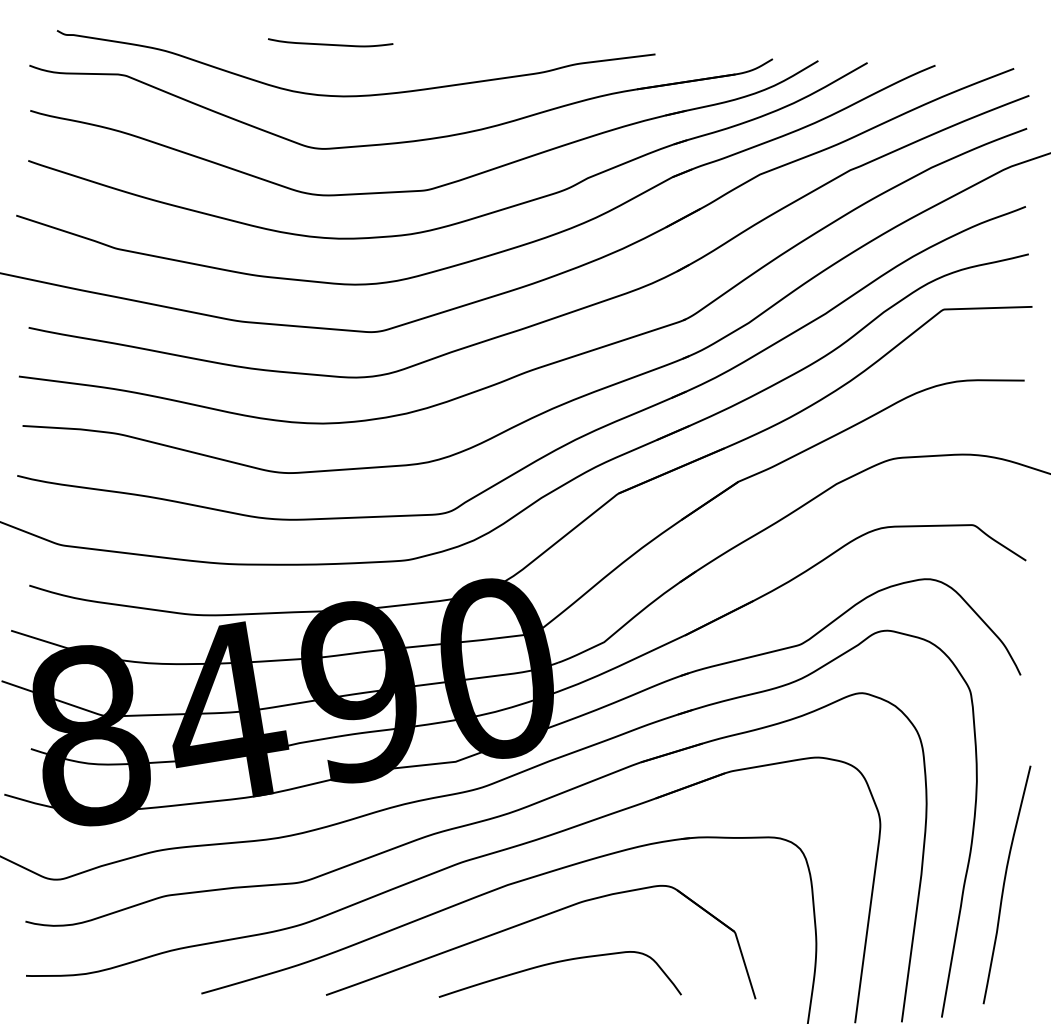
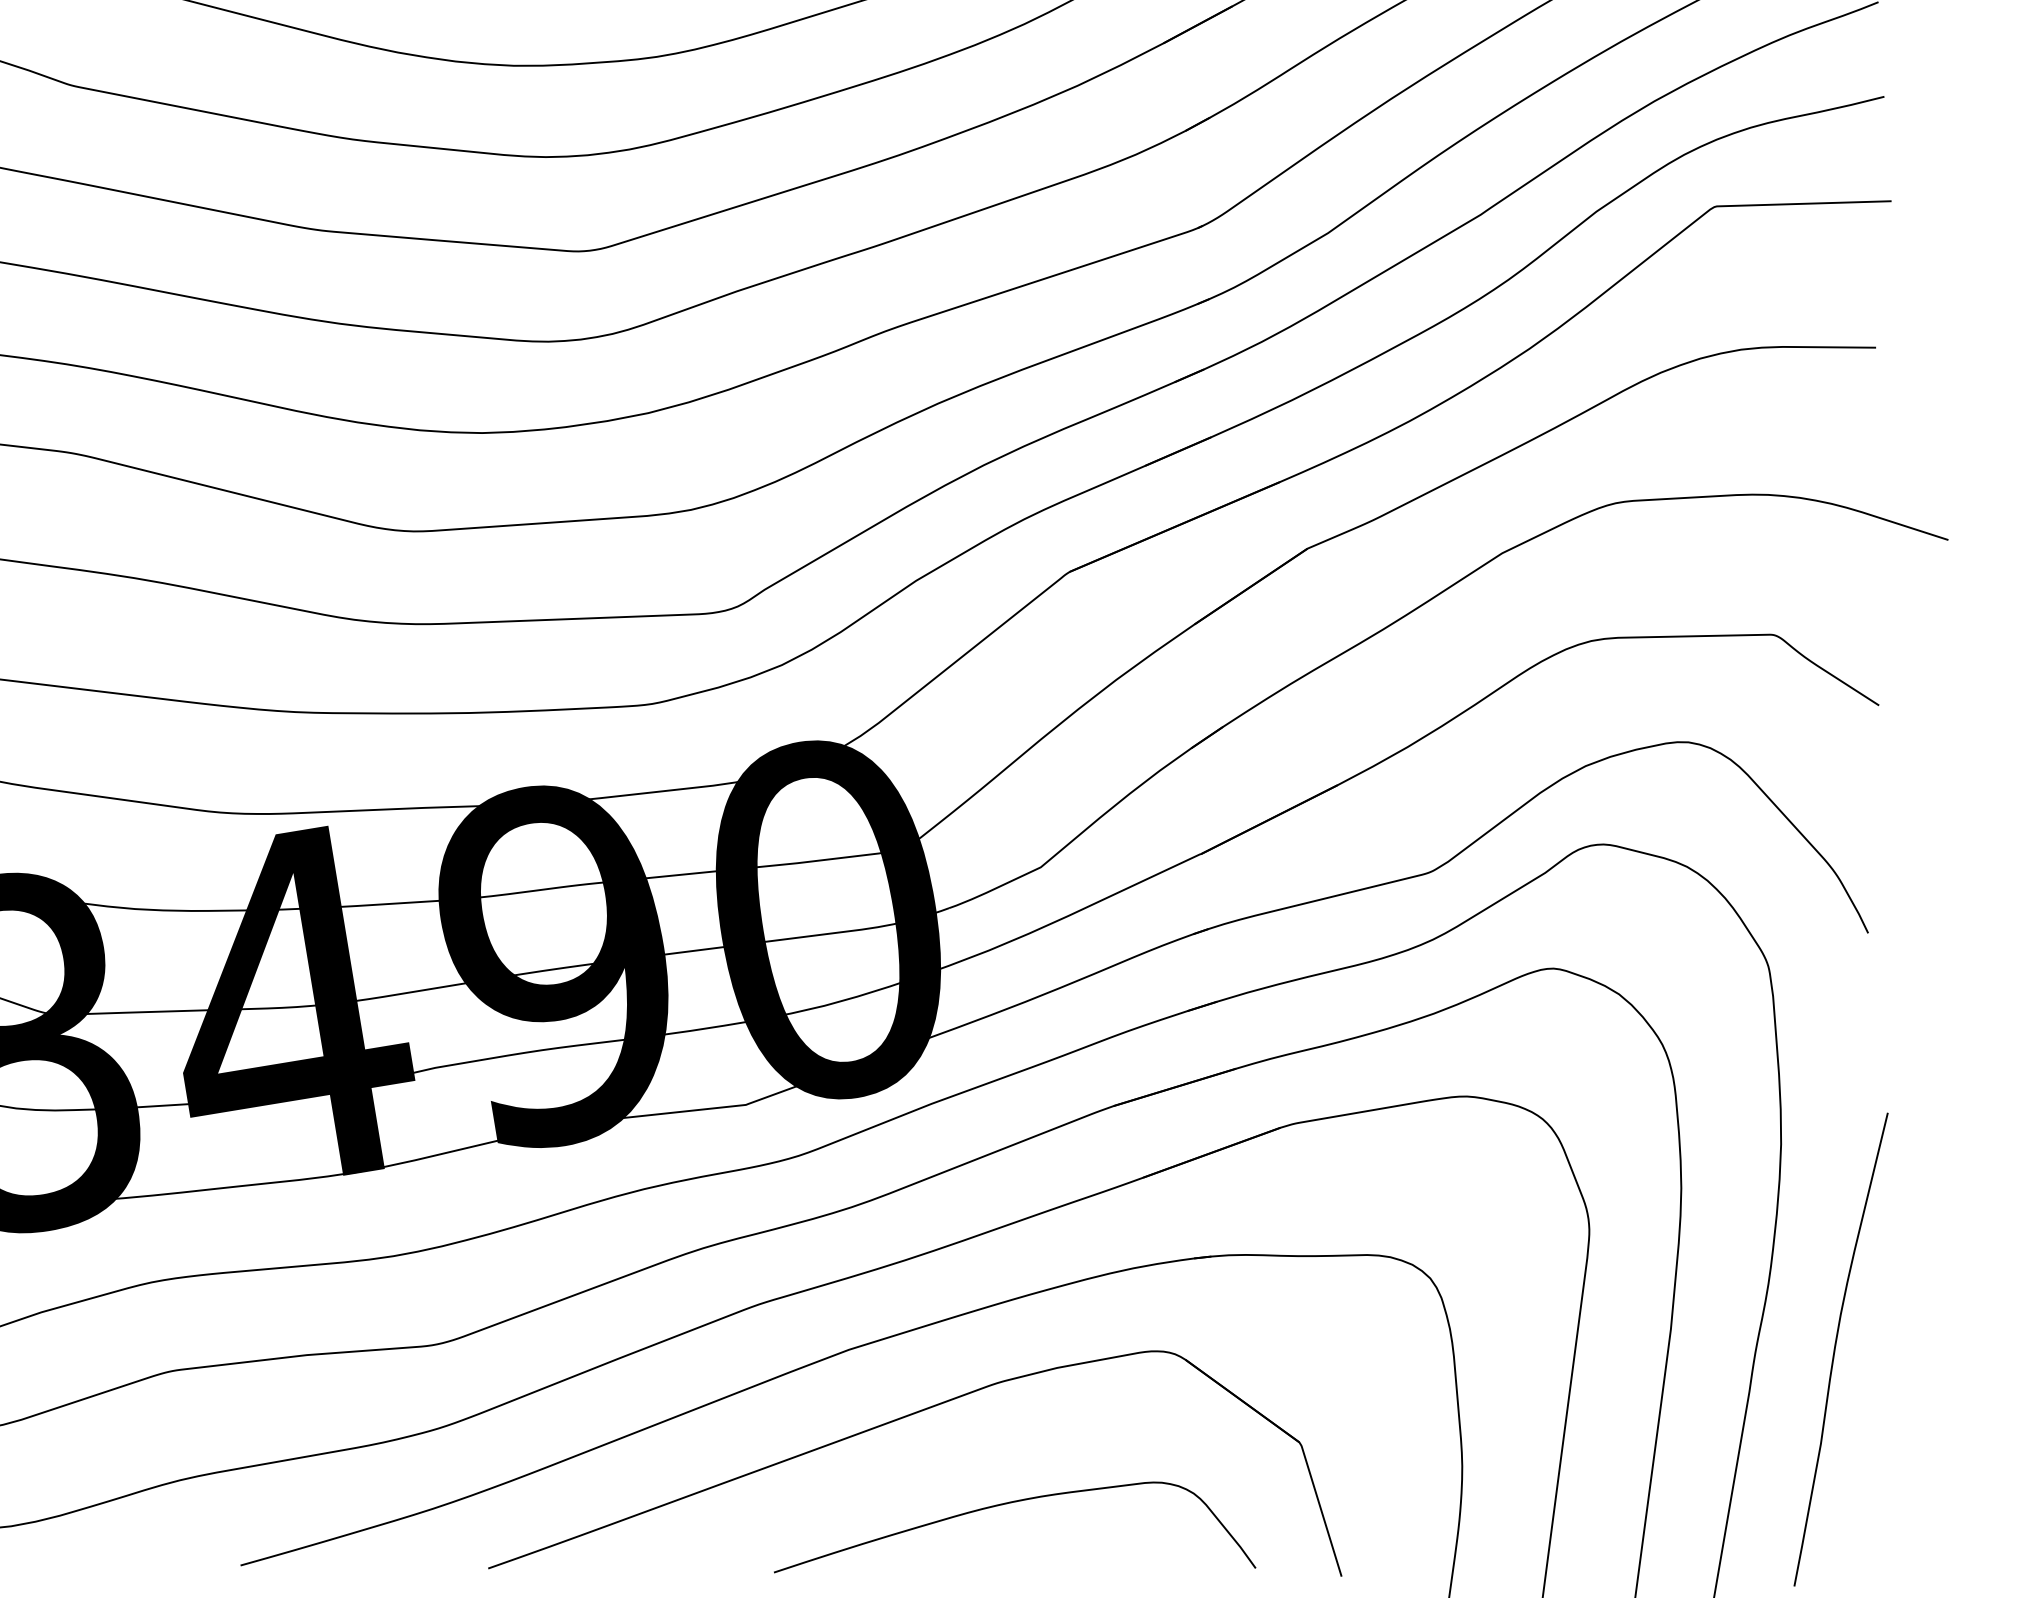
curve: (556, 963) -> (1007, 1505), moved

